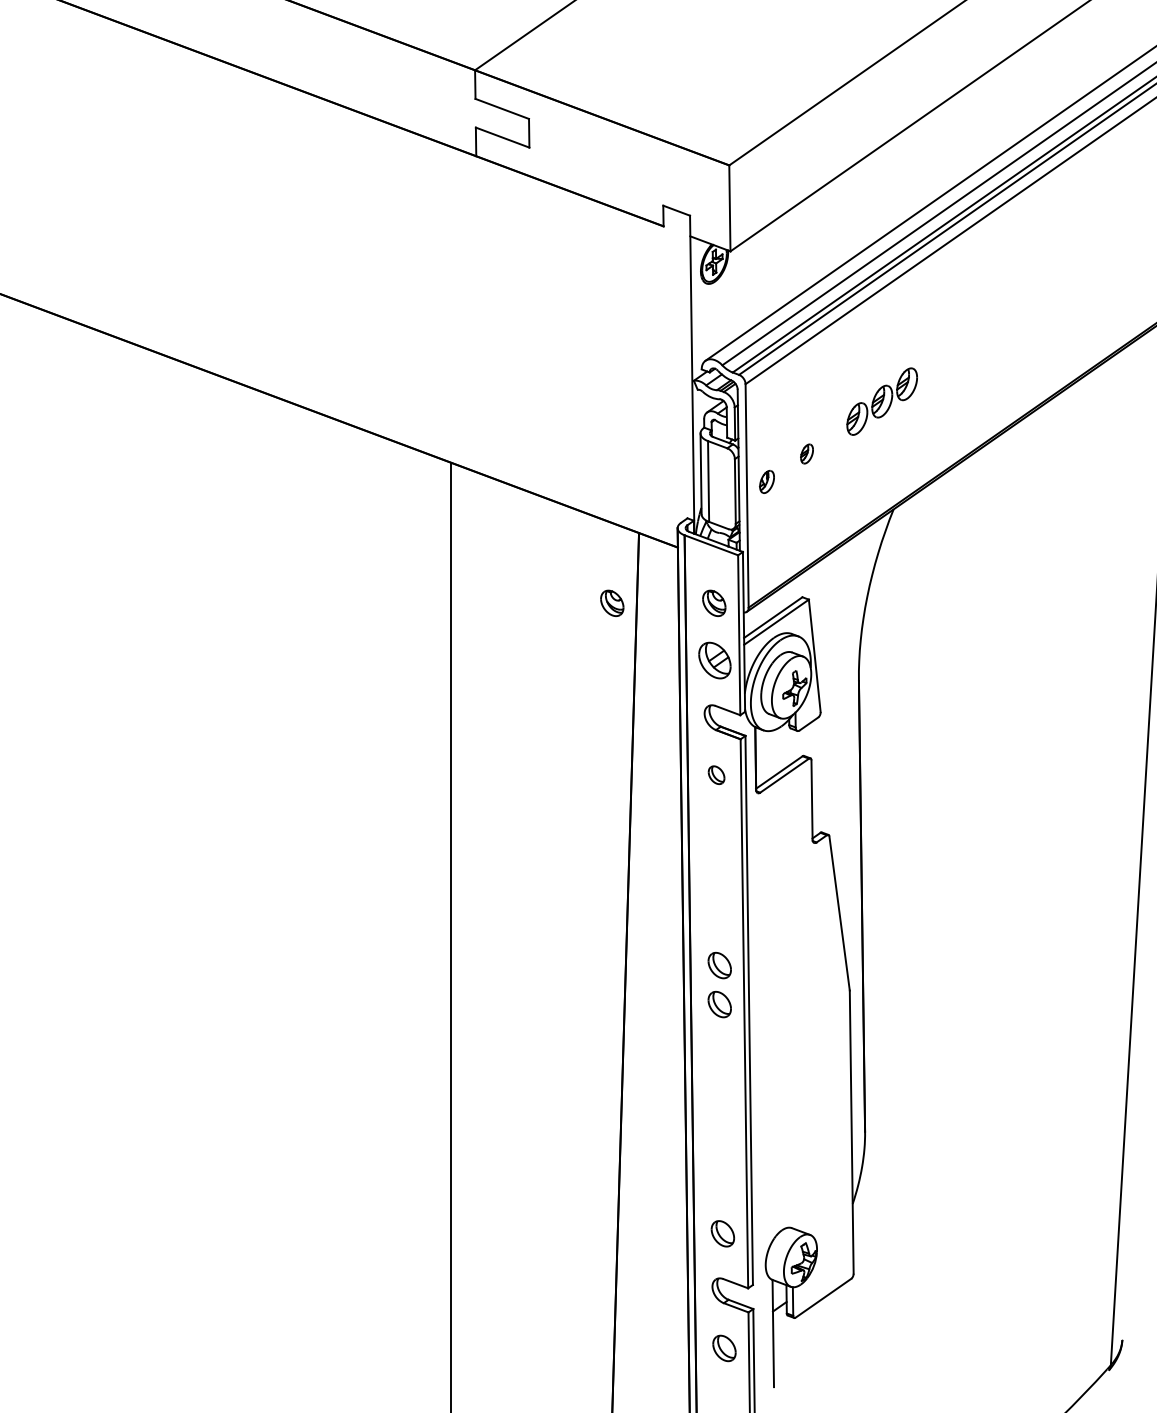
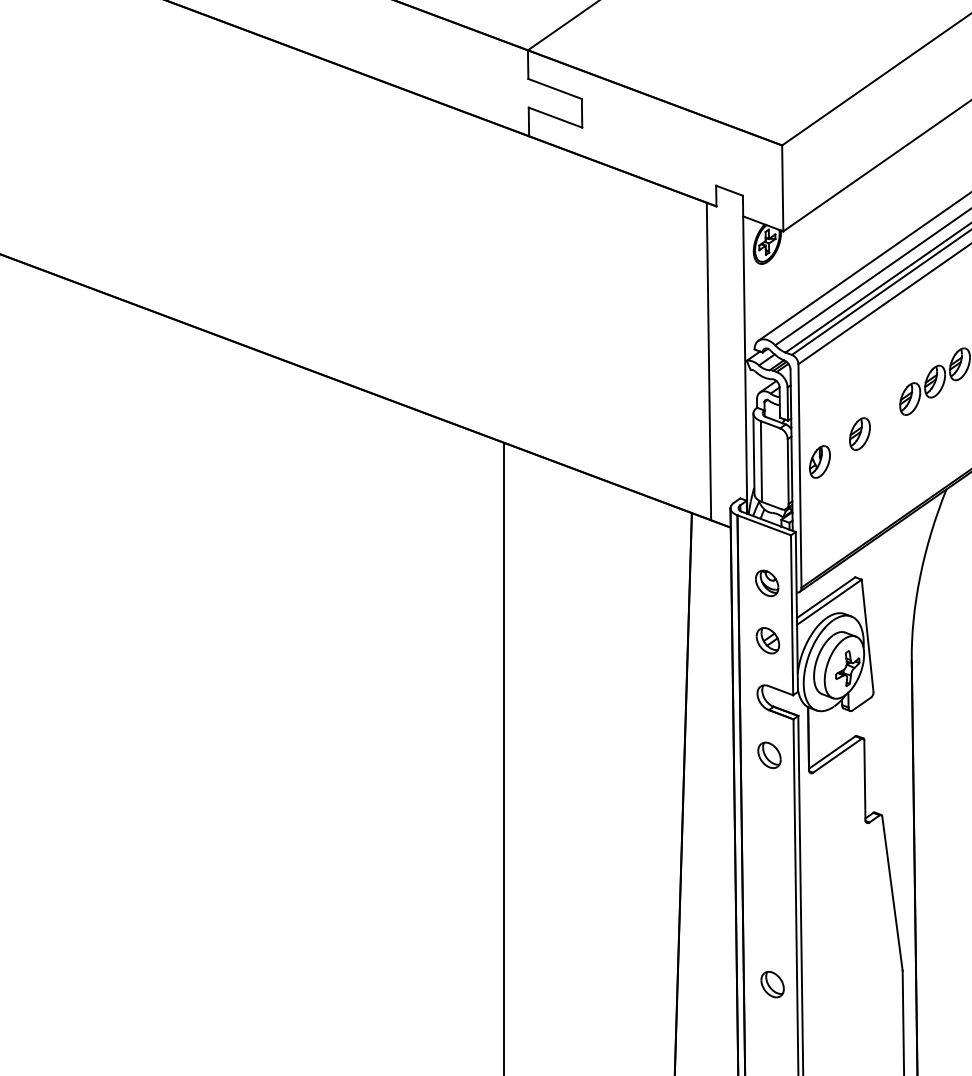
line: (655, 381) -> (708, 361), added
part: (806, 453) -> (859, 433), size x1.67
part: (766, 481) -> (819, 461), size x1.43
part: (612, 602) -> (665, 582), removed
part: (715, 660) -> (768, 640), size x0.71
part: (716, 774) -> (769, 754), size x1.43
part: (719, 965) -> (772, 945), removed

